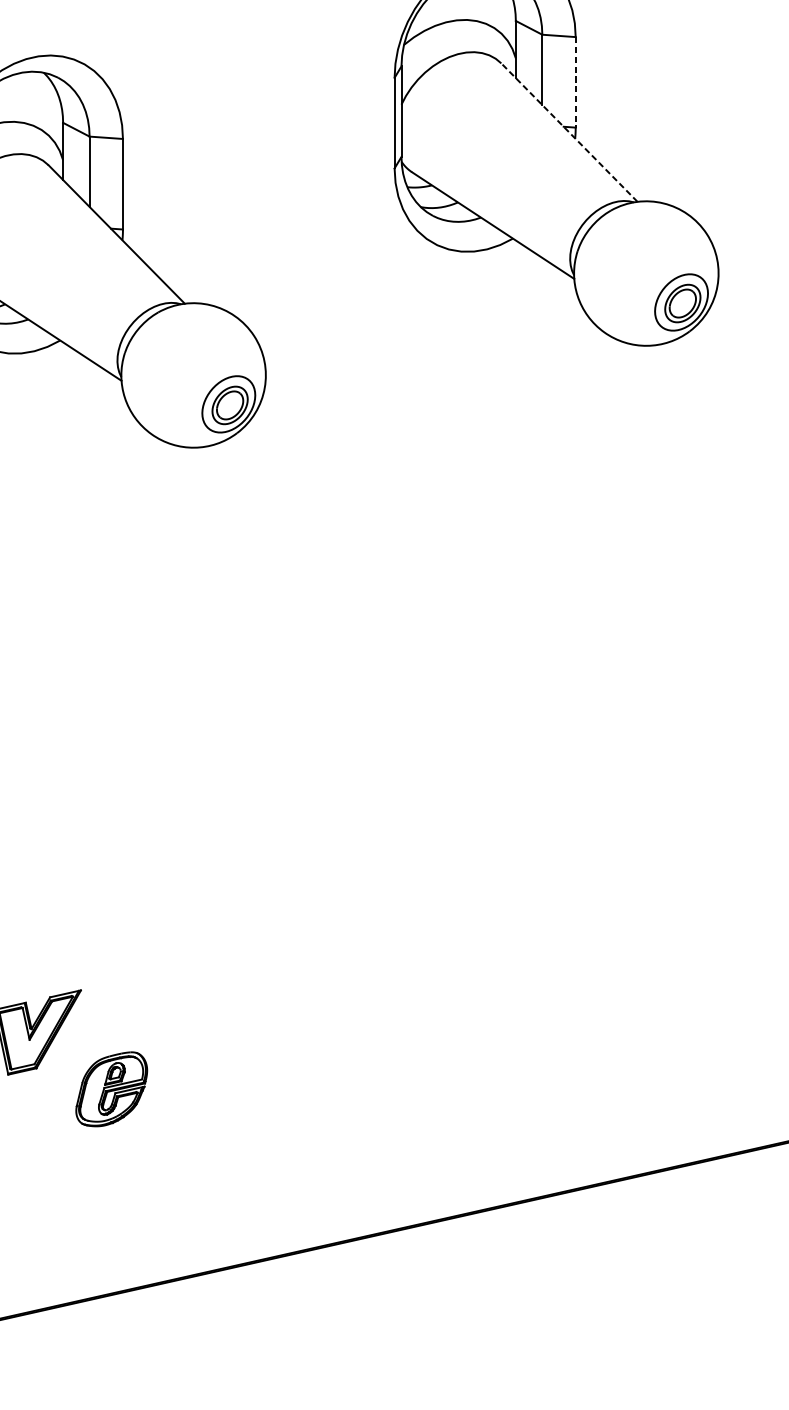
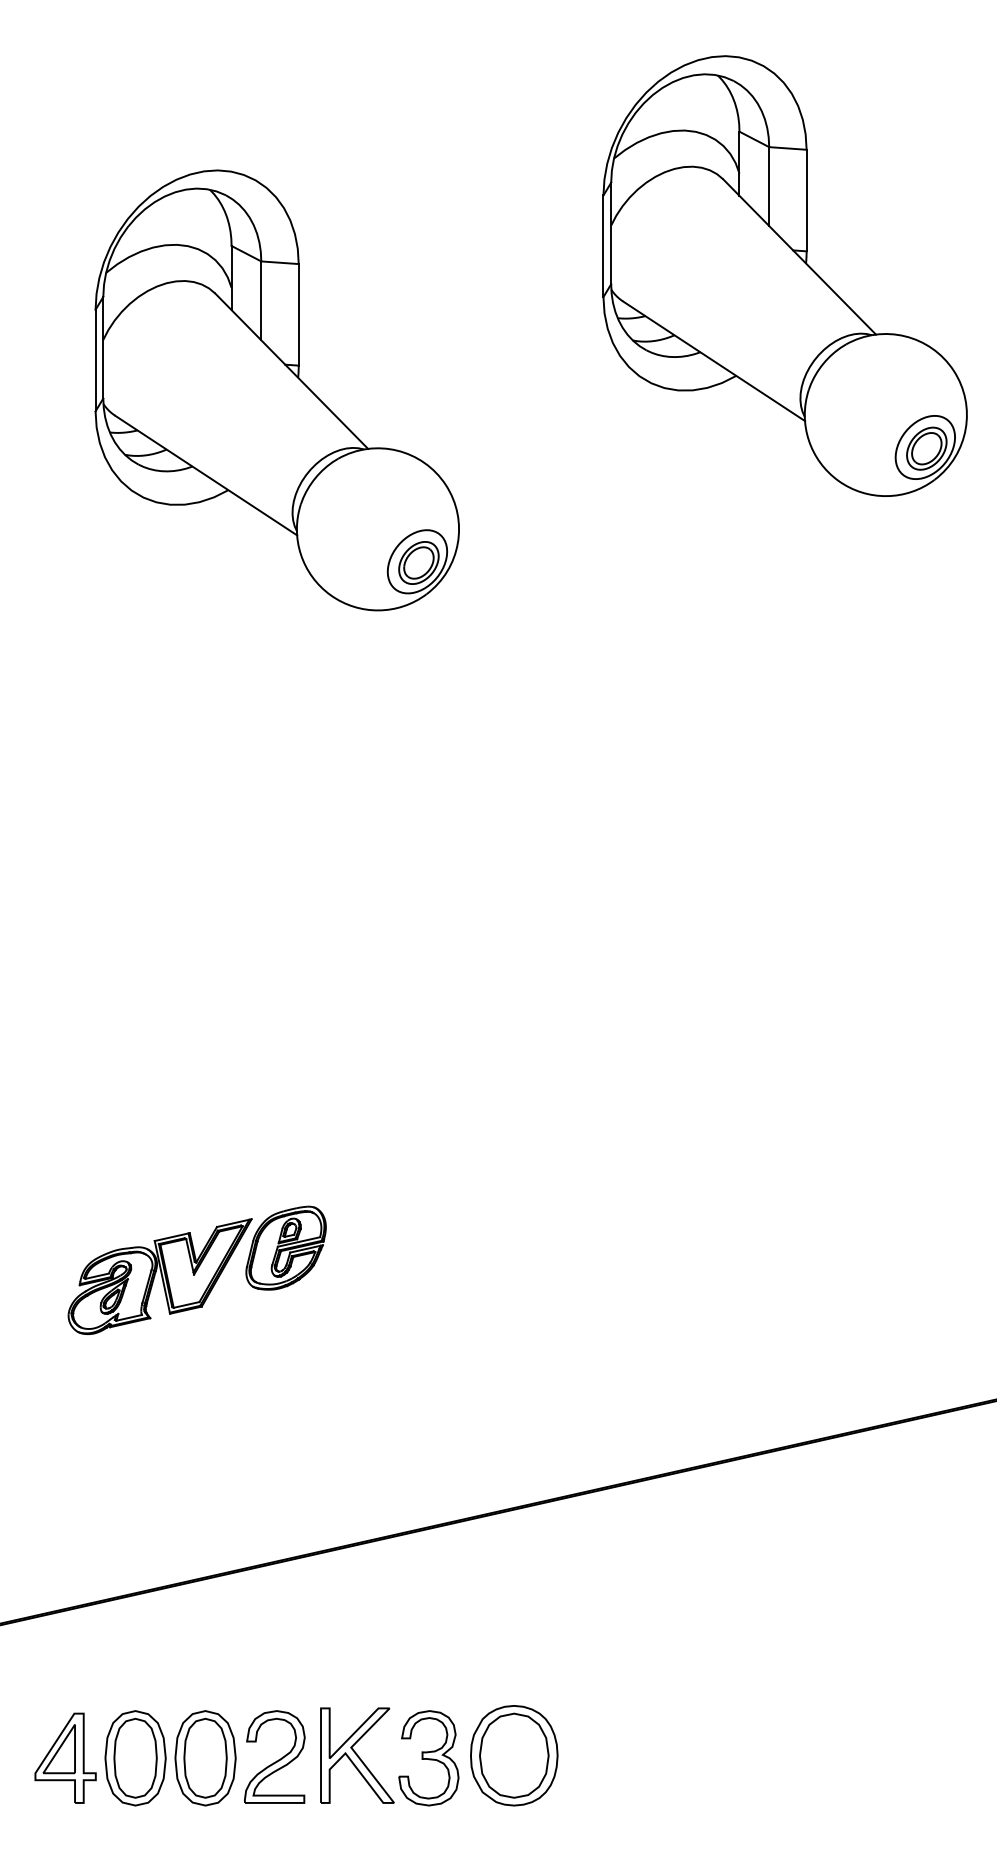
line: (575, 82) -> (806, 200), dashed -> solid
line: (569, 132) -> (799, 256), dashed -> solid
part: (111, 1088) -> (285, 1247), moved

